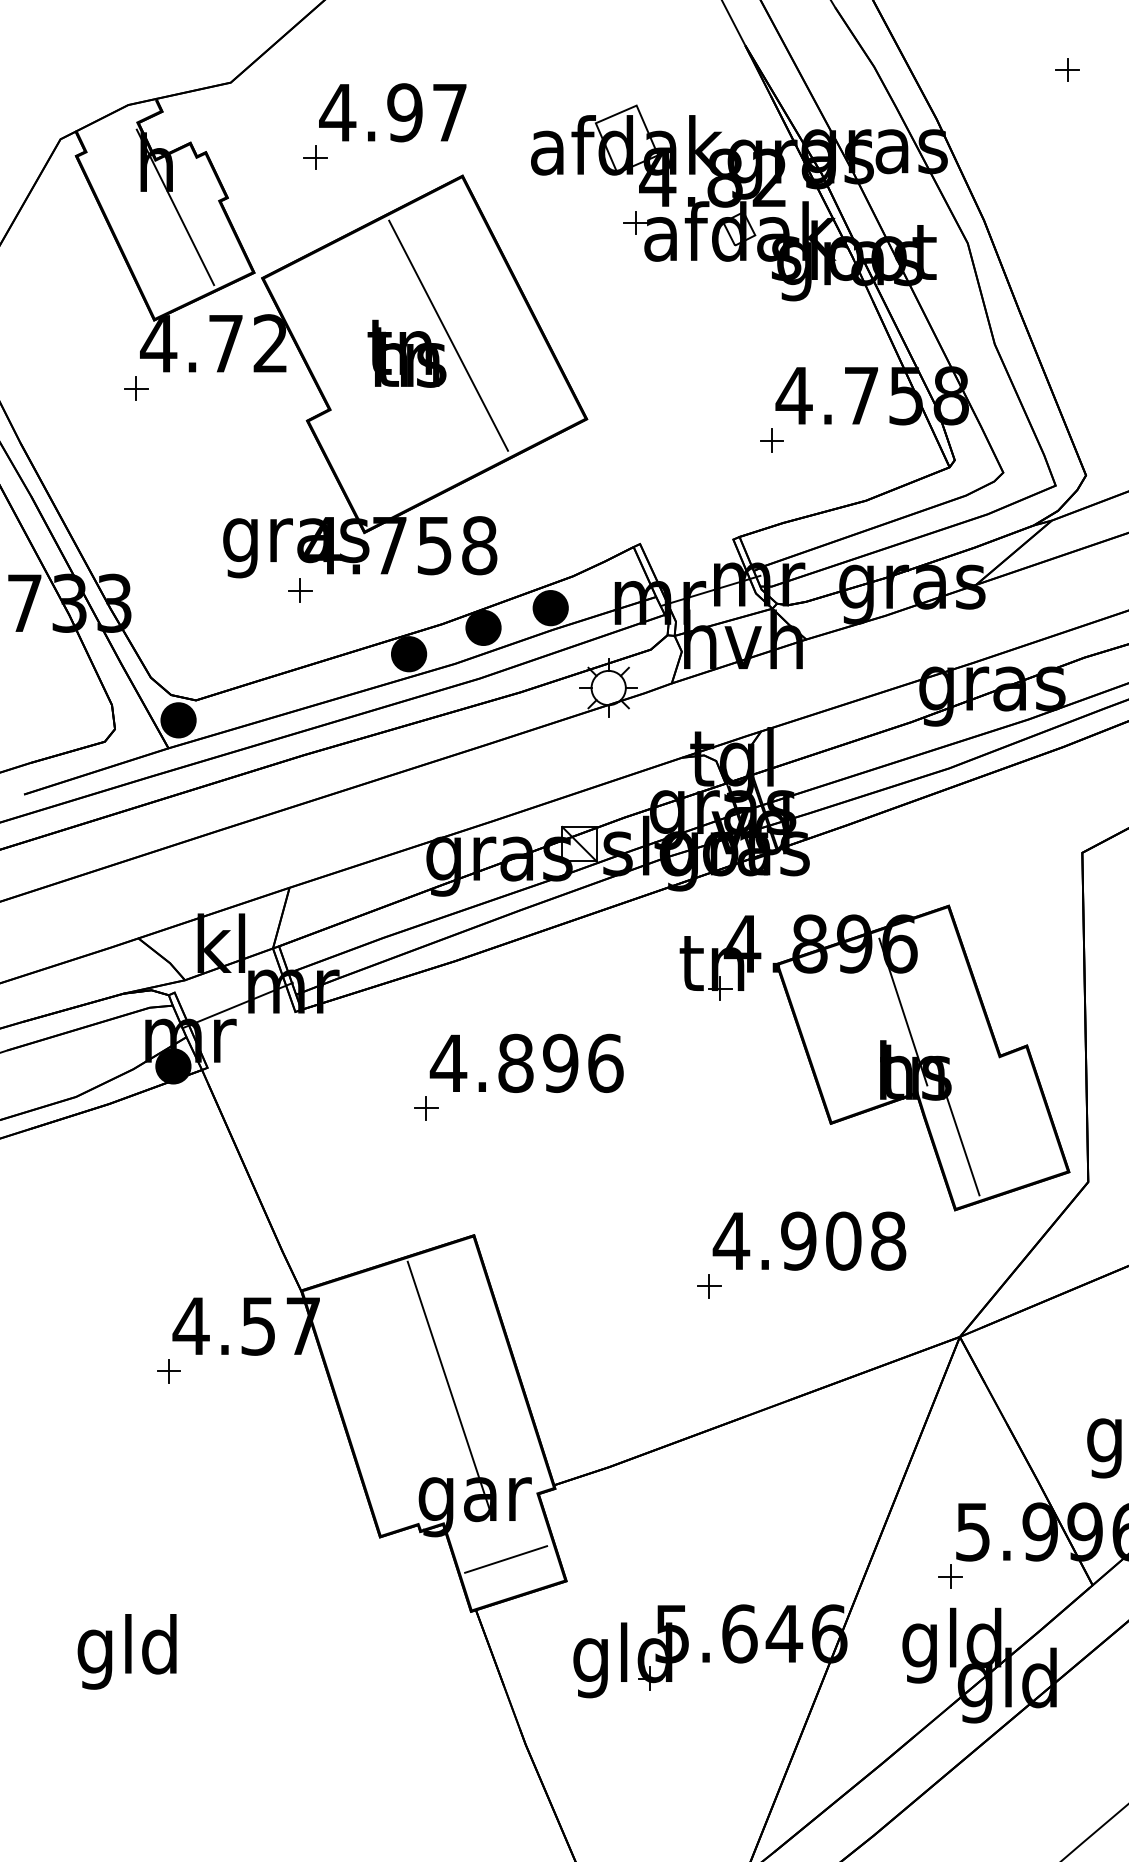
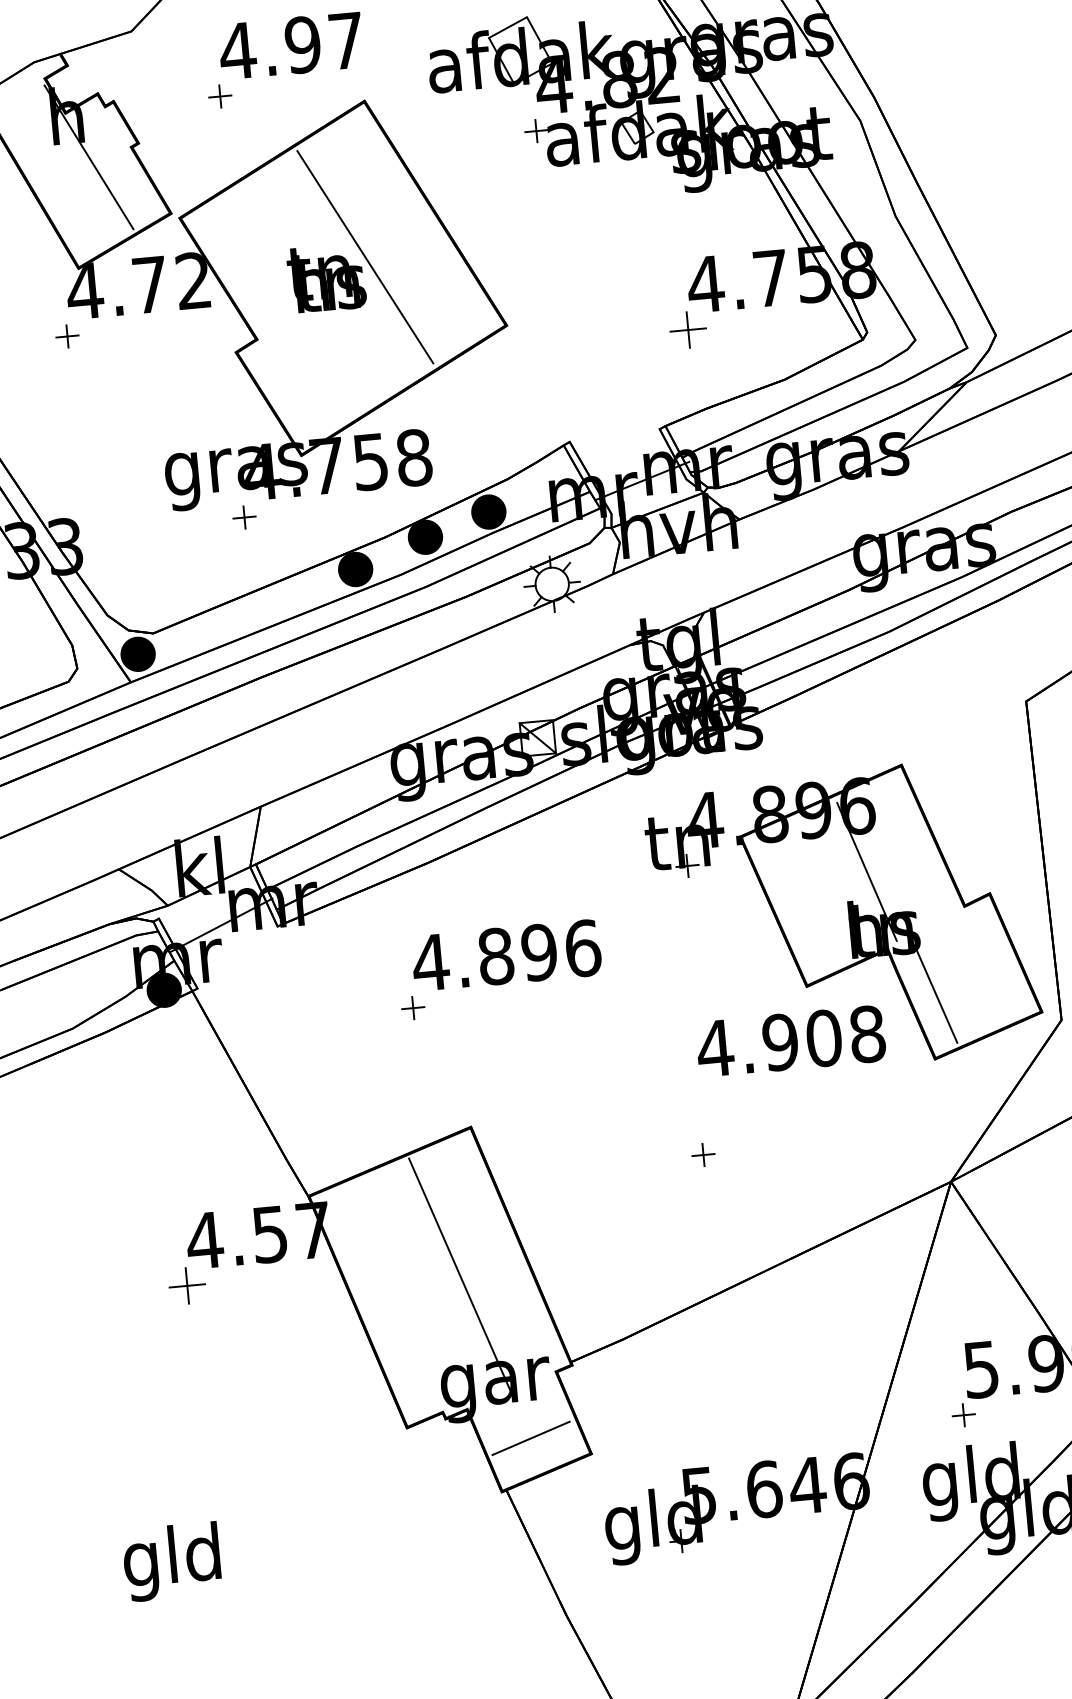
part: (771, 440) -> (687, 329), size x1.6
text: (809, 1240) -> (790, 1040), moved
part: (168, 1371) -> (186, 1286), size x1.6

